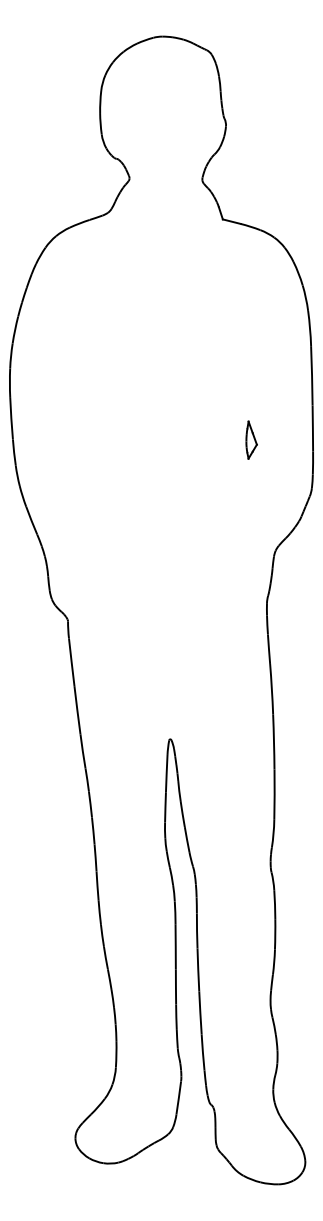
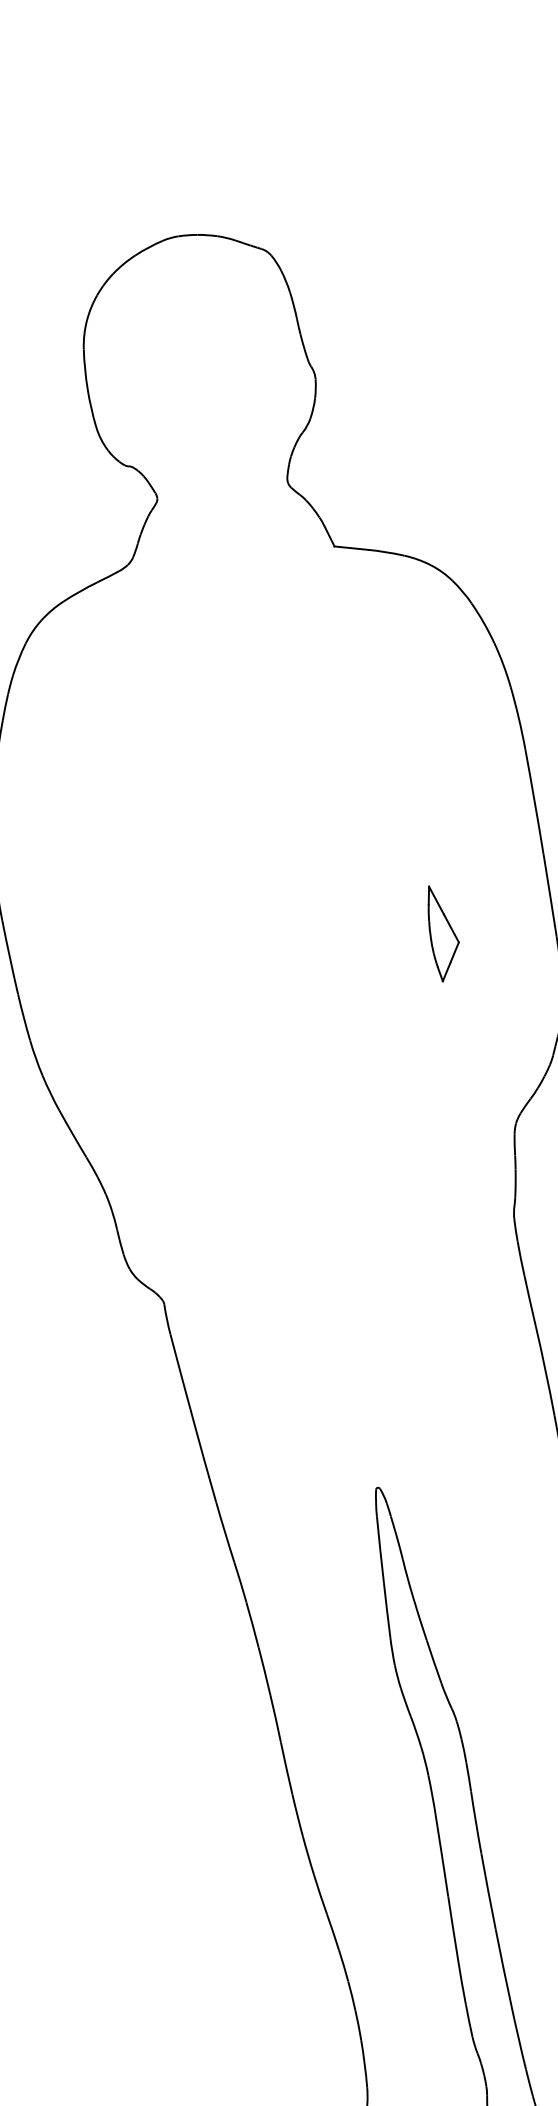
part: (251, 439) -> (443, 931), size x1.43

